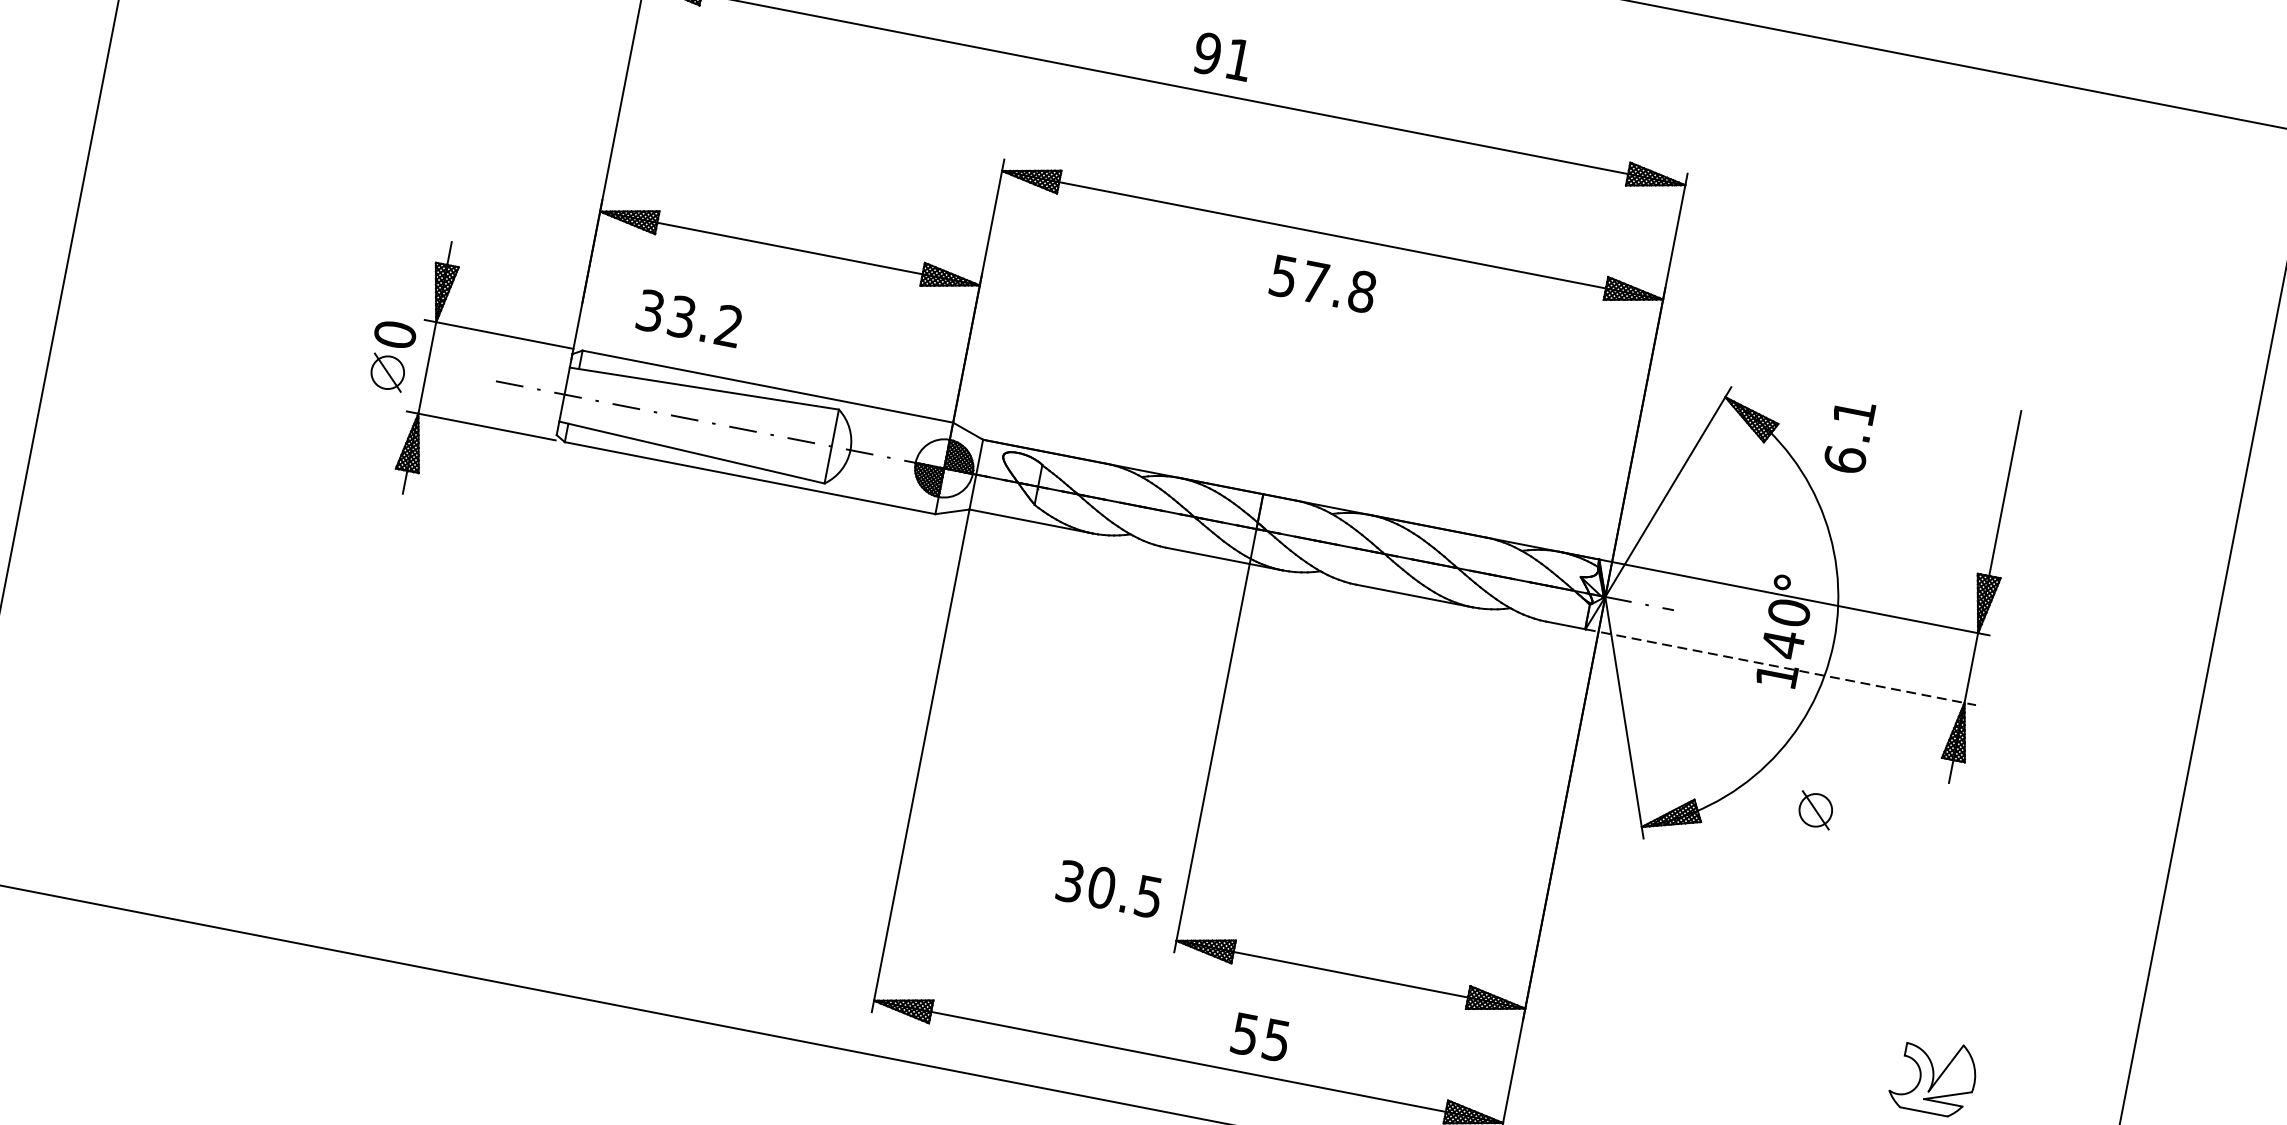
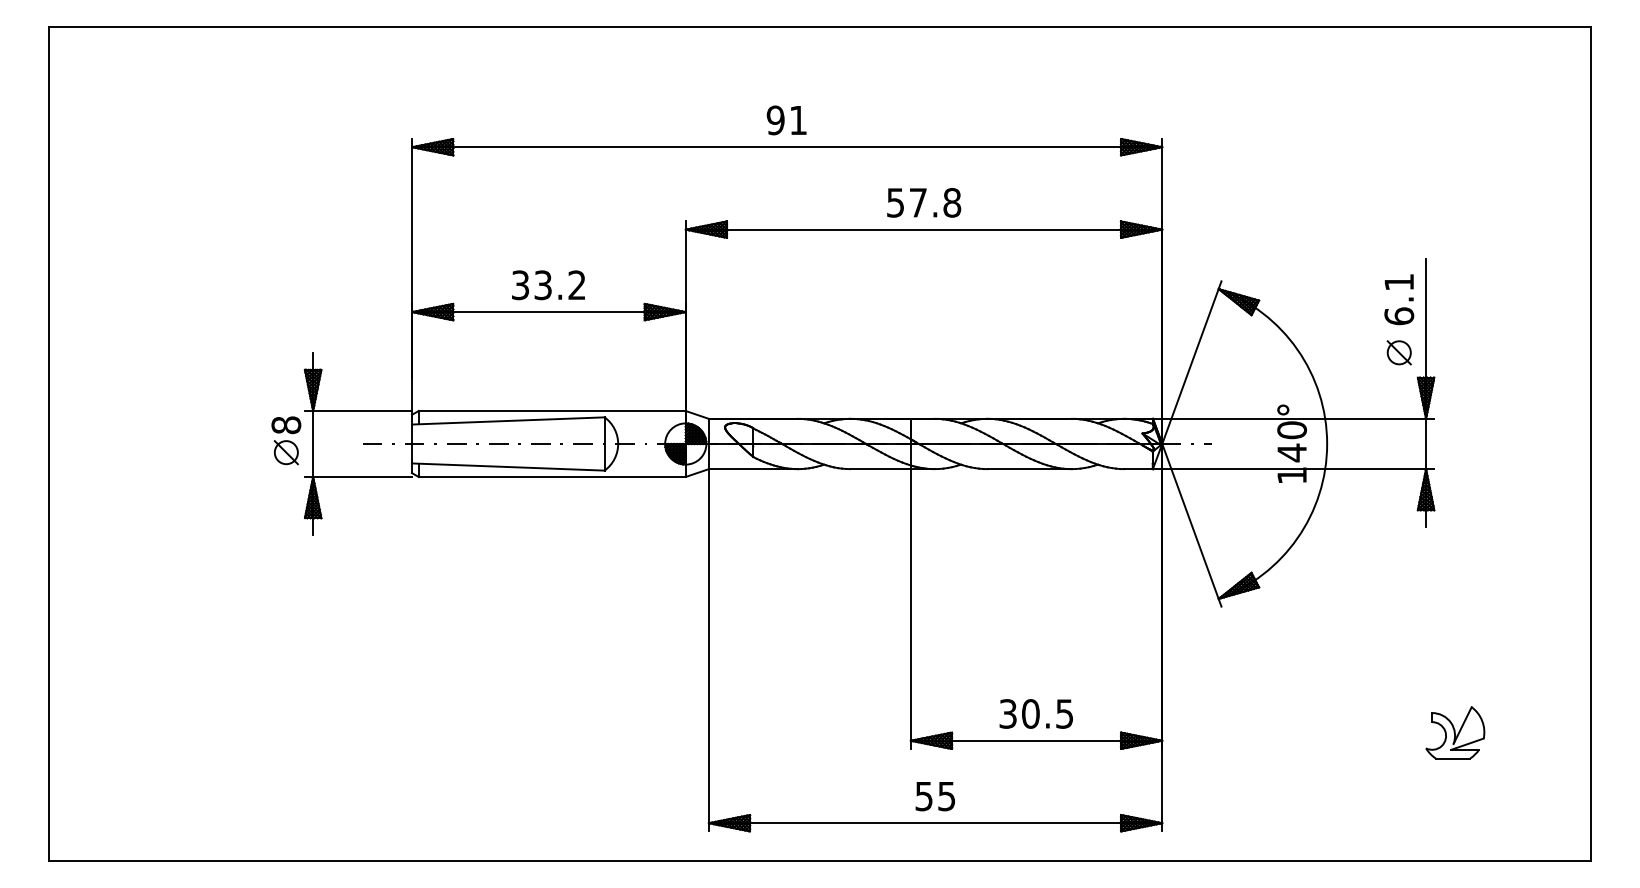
text: (1222, 56) -> (786, 120), moved
text: (1323, 283) -> (924, 202), moved
text: (689, 318) -> (548, 285), moved
text: (395, 335) -> (286, 425), 0 -> 8
text: (1849, 436) -> (1399, 299), moved
line: (1780, 667) -> (1293, 469), dashed -> solid
part: (1814, 809) -> (1398, 352), moved
text: (1108, 888) -> (1035, 713), moved
text: (1259, 1037) -> (934, 796), moved

